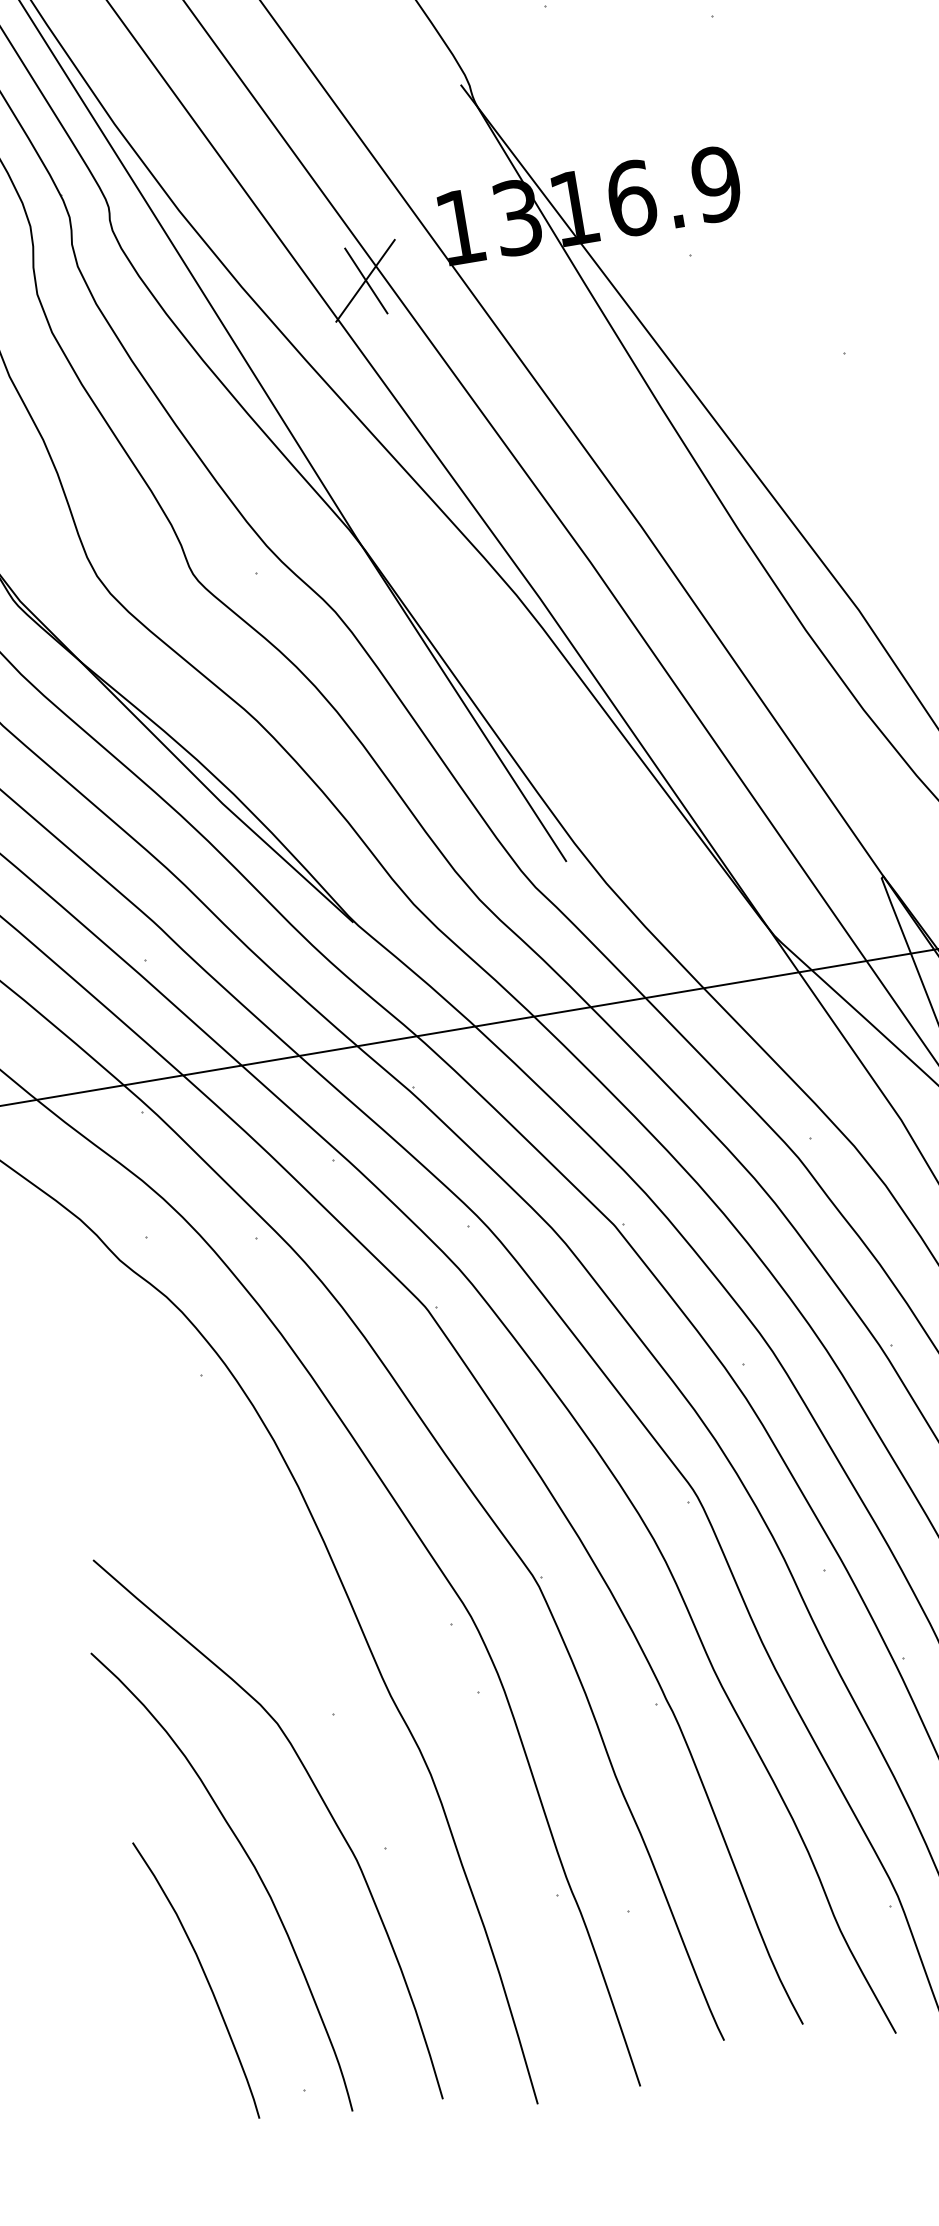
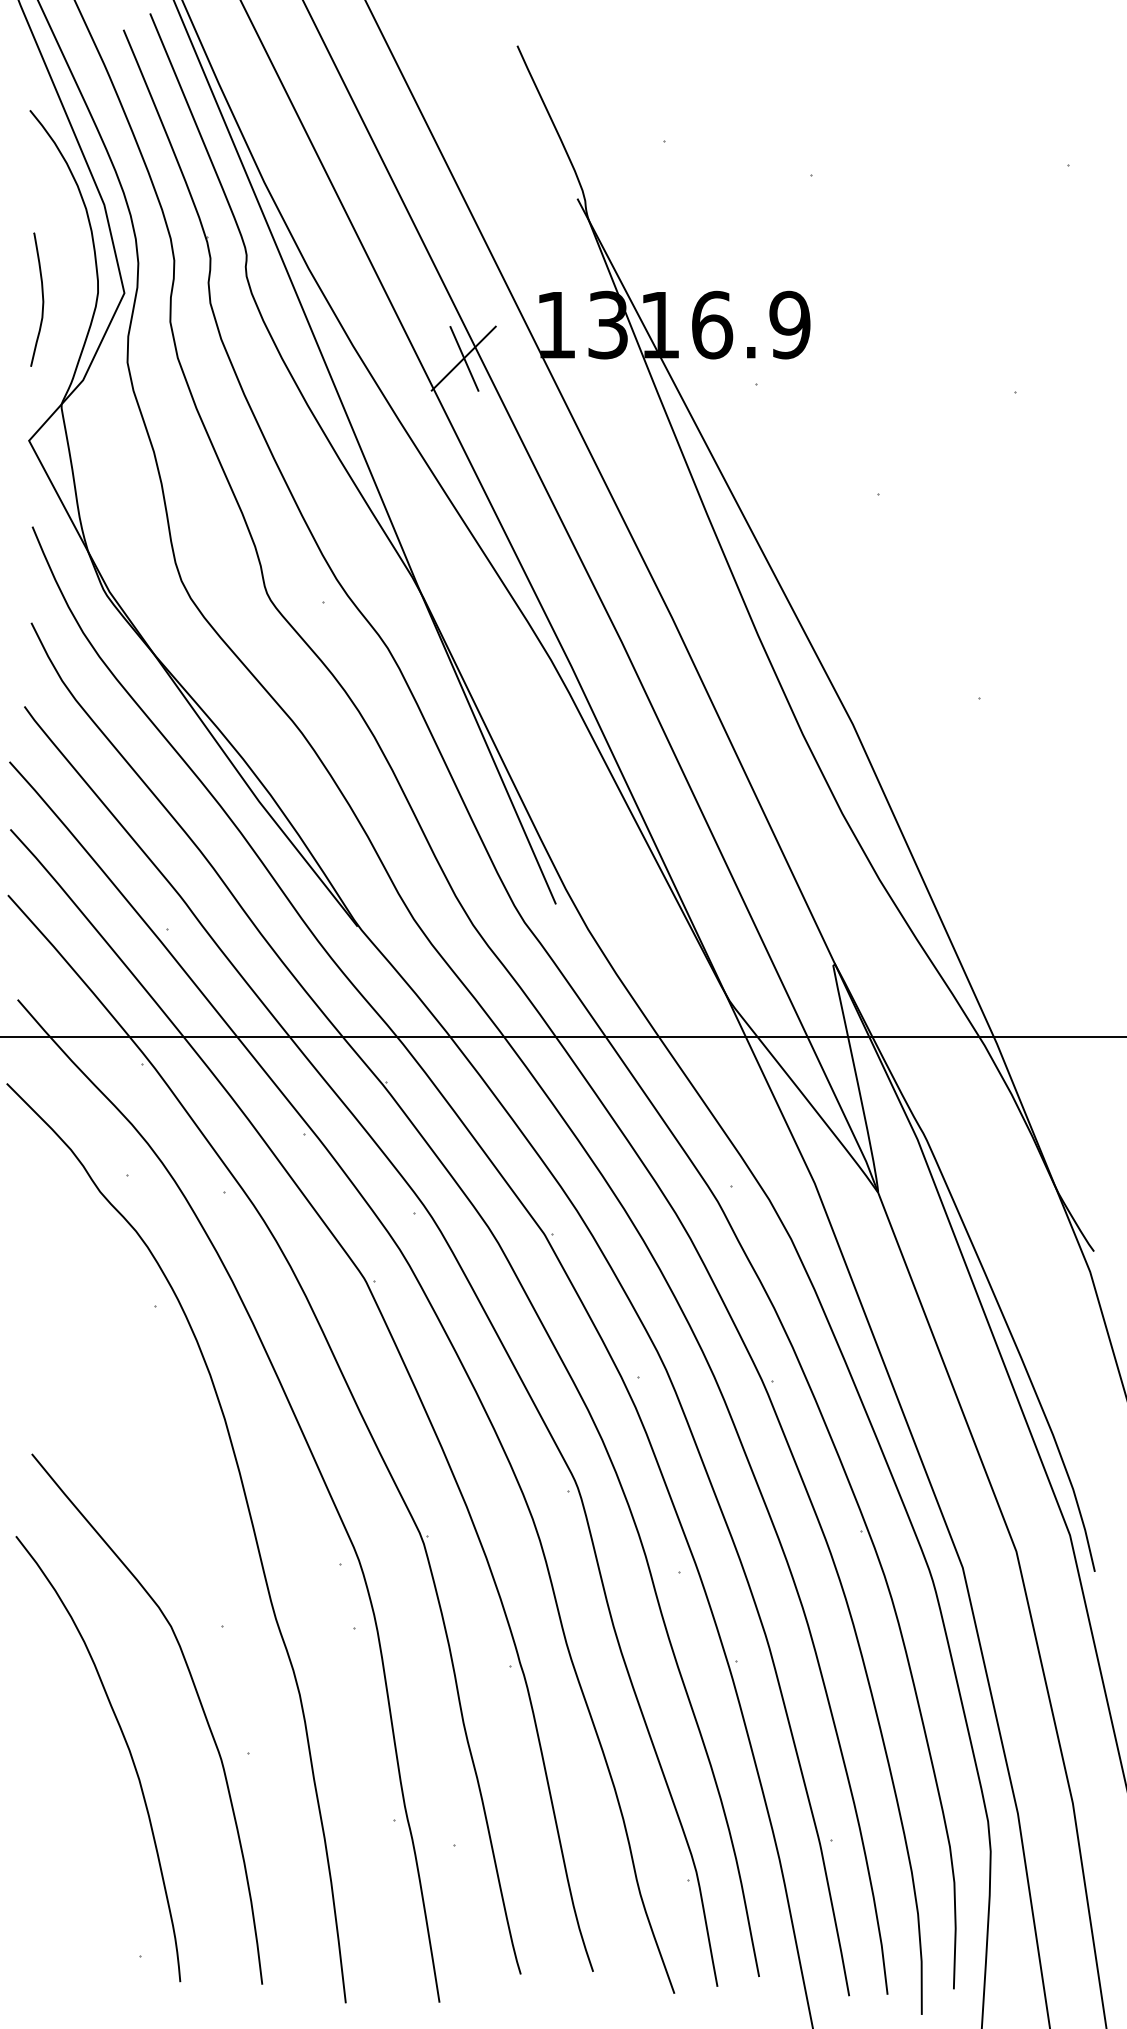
curve: (203, 1975) -> (68, 1839), removed

